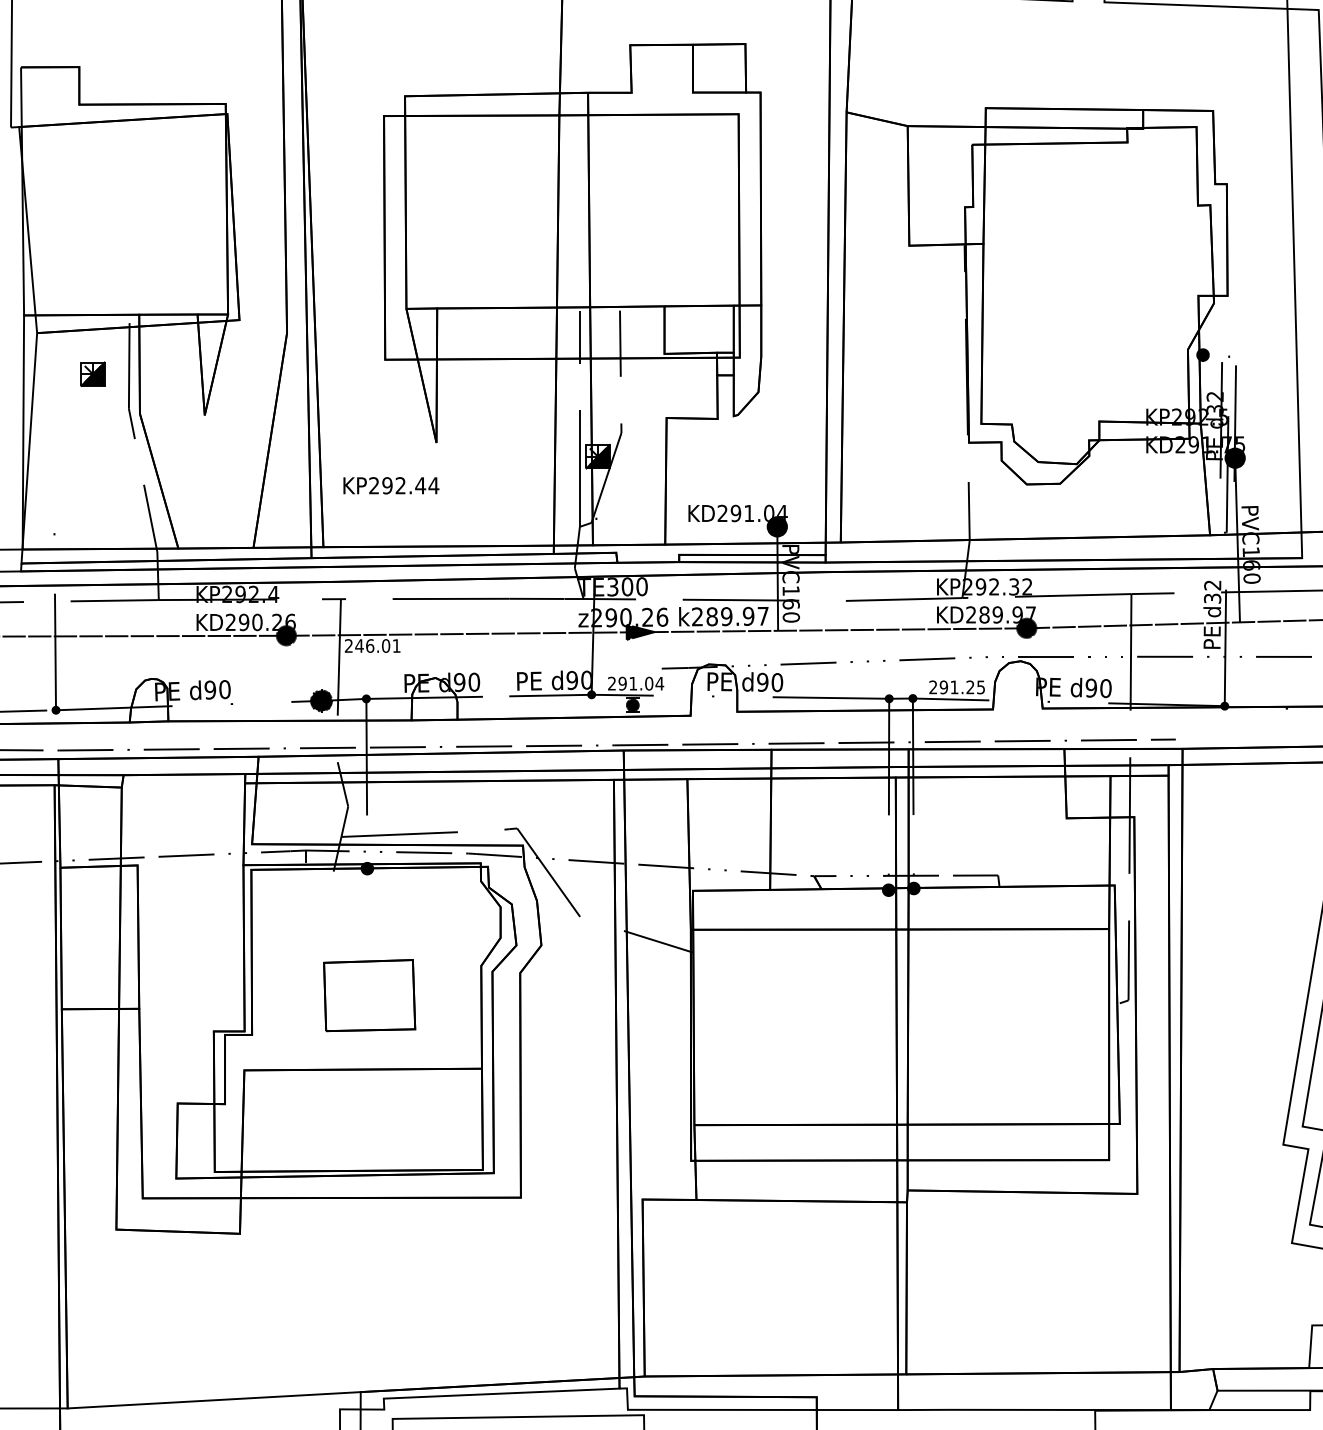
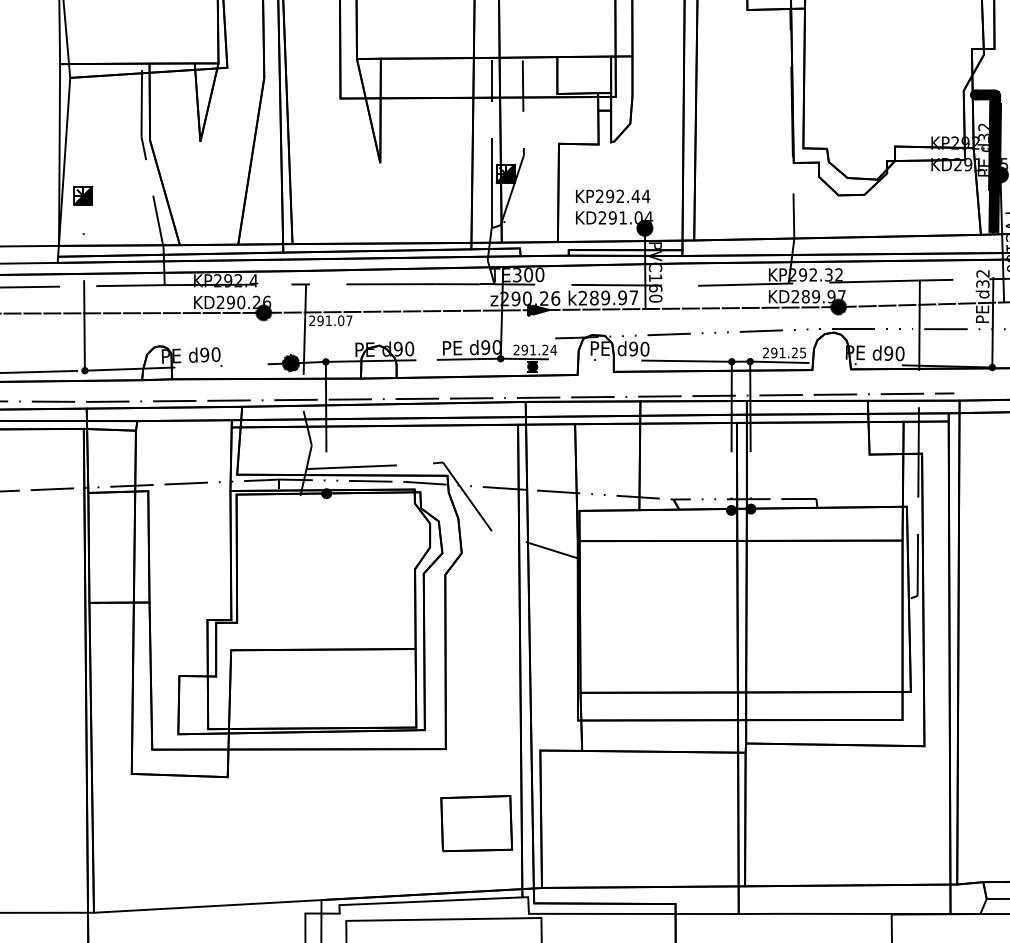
part: (92, 373) -> (82, 195), moved
fill: (1219, 440) -> (988, 161), added
text: (391, 485) -> (613, 196), moved
text: (377, 645) -> (334, 320), 246.01 -> 291.07
text: (649, 683) -> (545, 349), 291.04 -> 291.24
part: (369, 995) -> (476, 823), moved

